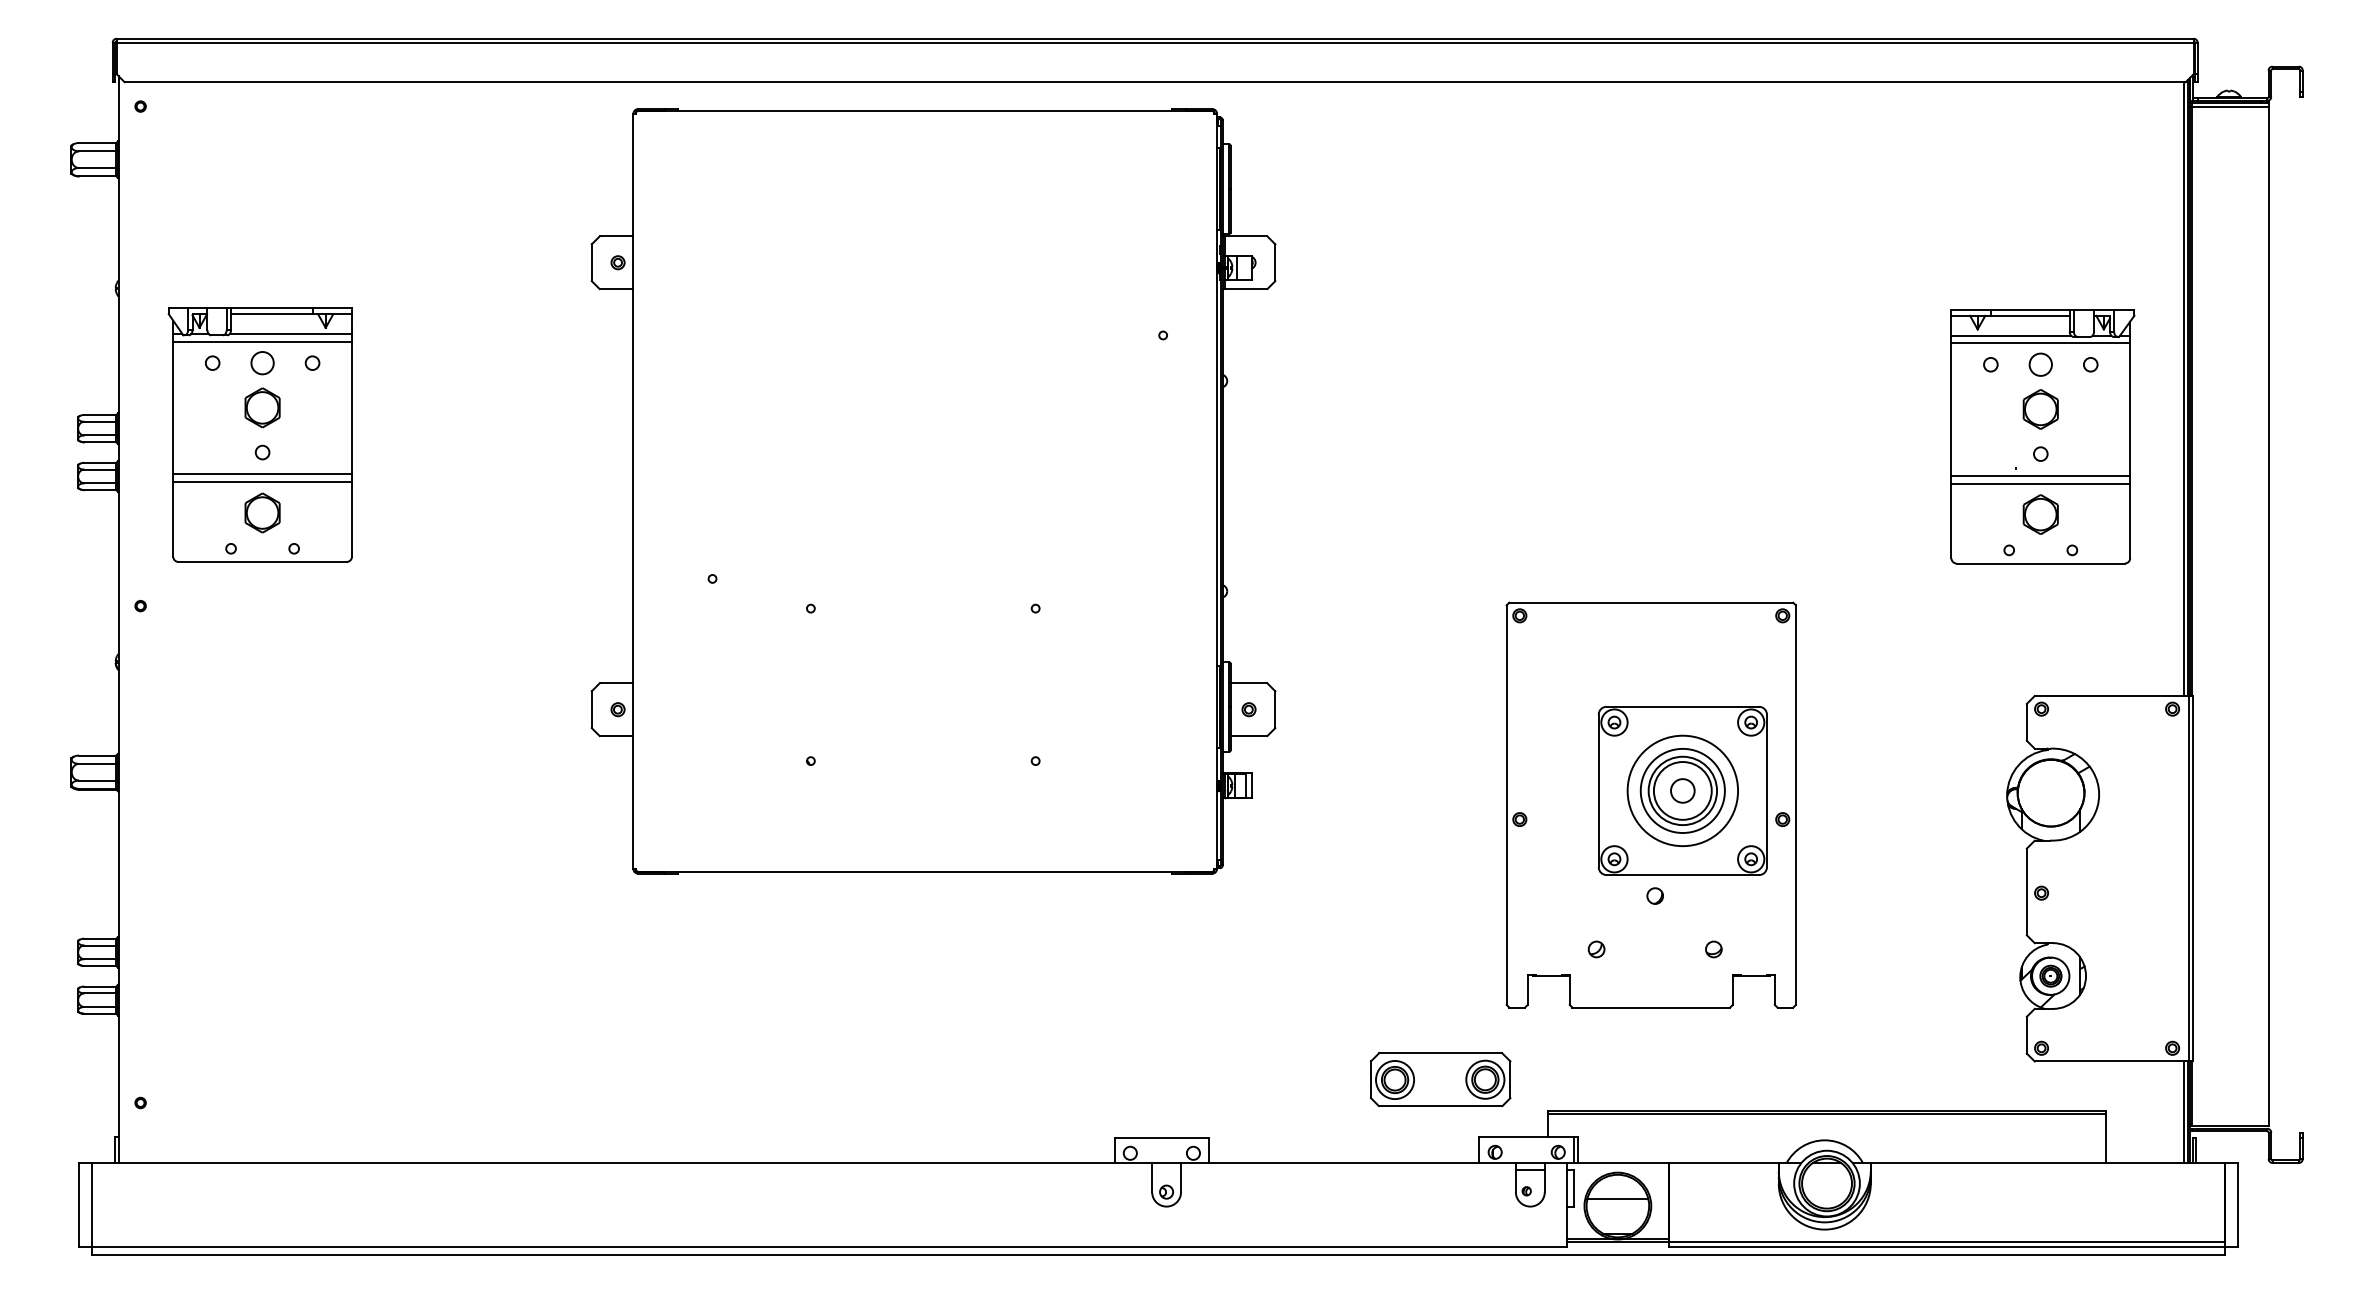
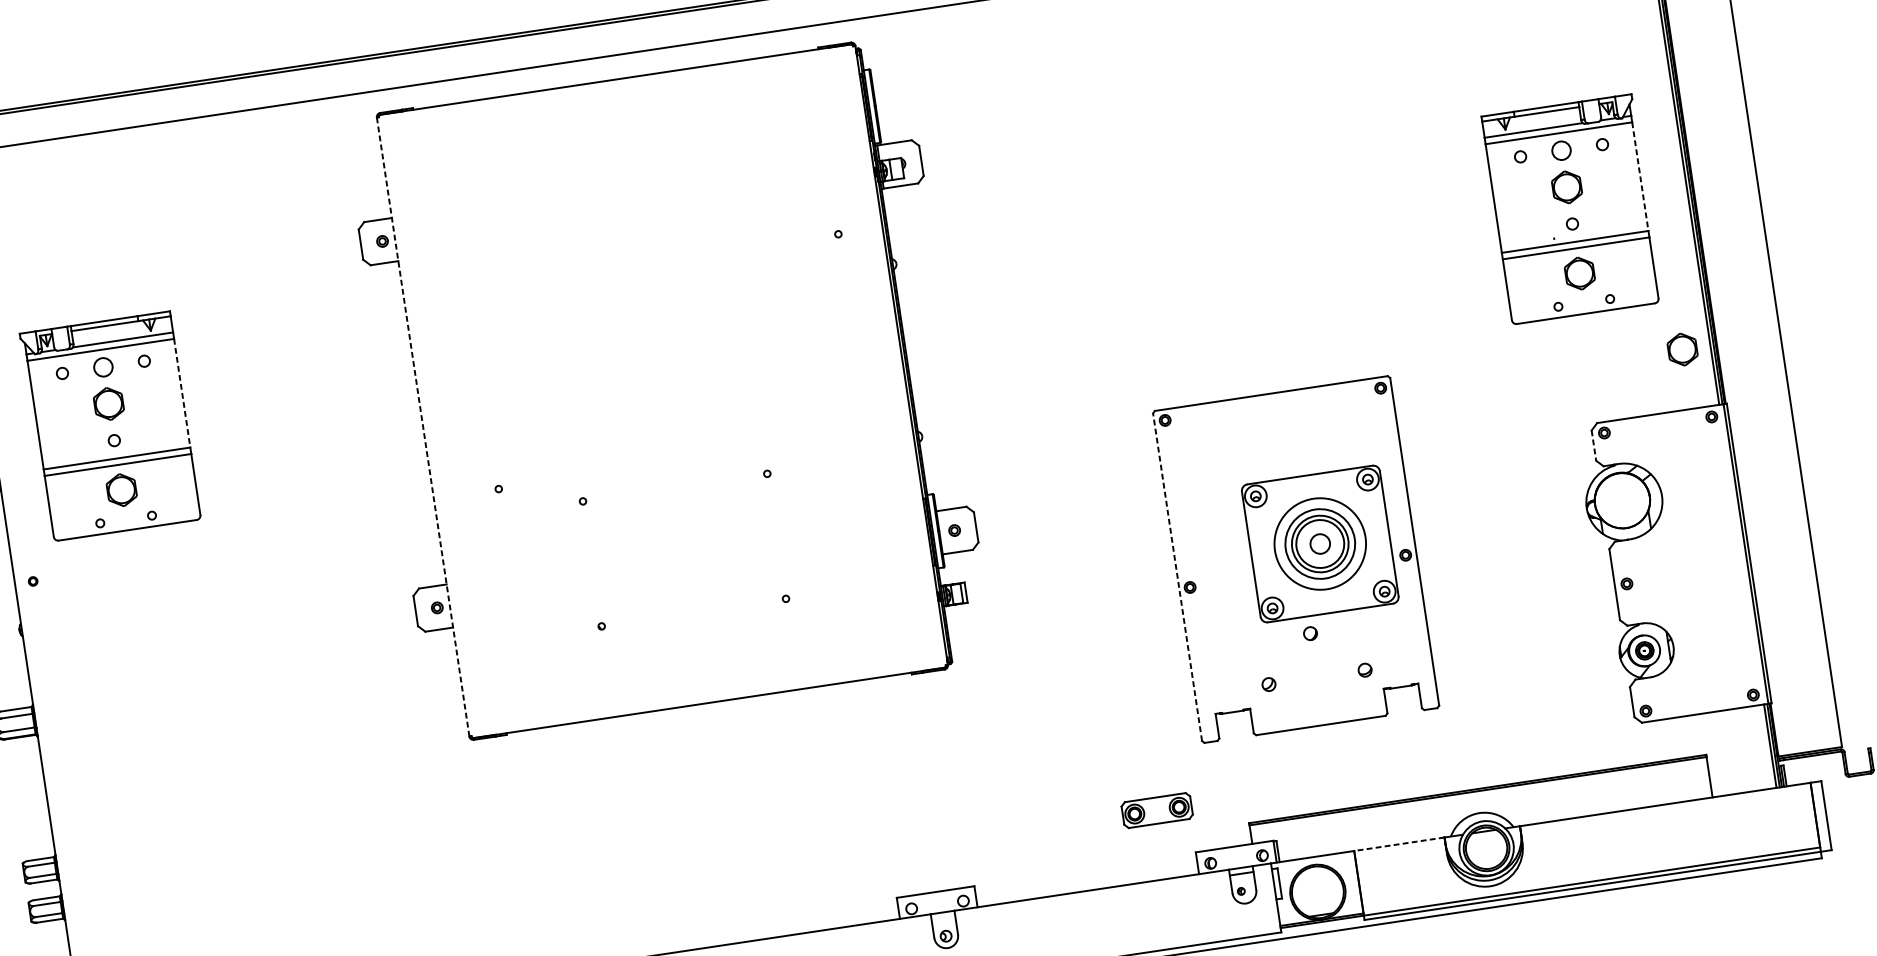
line: (352, 408) -> (182, 393), solid -> dashed
line: (2130, 410) -> (1640, 177), solid -> dashed
line: (633, 491) -> (423, 427), solid -> dashed
part: (2149, 623) -> (1682, 349), added
line: (2026, 722) -> (1593, 445), solid -> dashed
line: (1506, 805) -> (1177, 577), solid -> dashed
part: (1440, 1079) -> (1156, 810), size x0.6
line: (1723, 1163) -> (1399, 844), solid -> dashed
line: (1617, 1199) -> (1316, 887), removed

